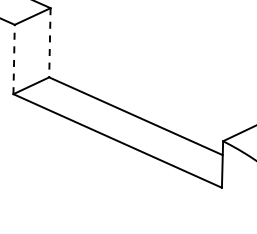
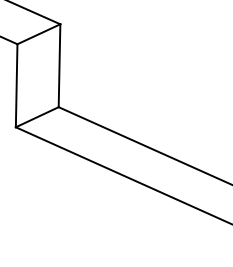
line: (49, 42) -> (59, 65), dashed -> solid
line: (14, 59) -> (17, 85), dashed -> solid

